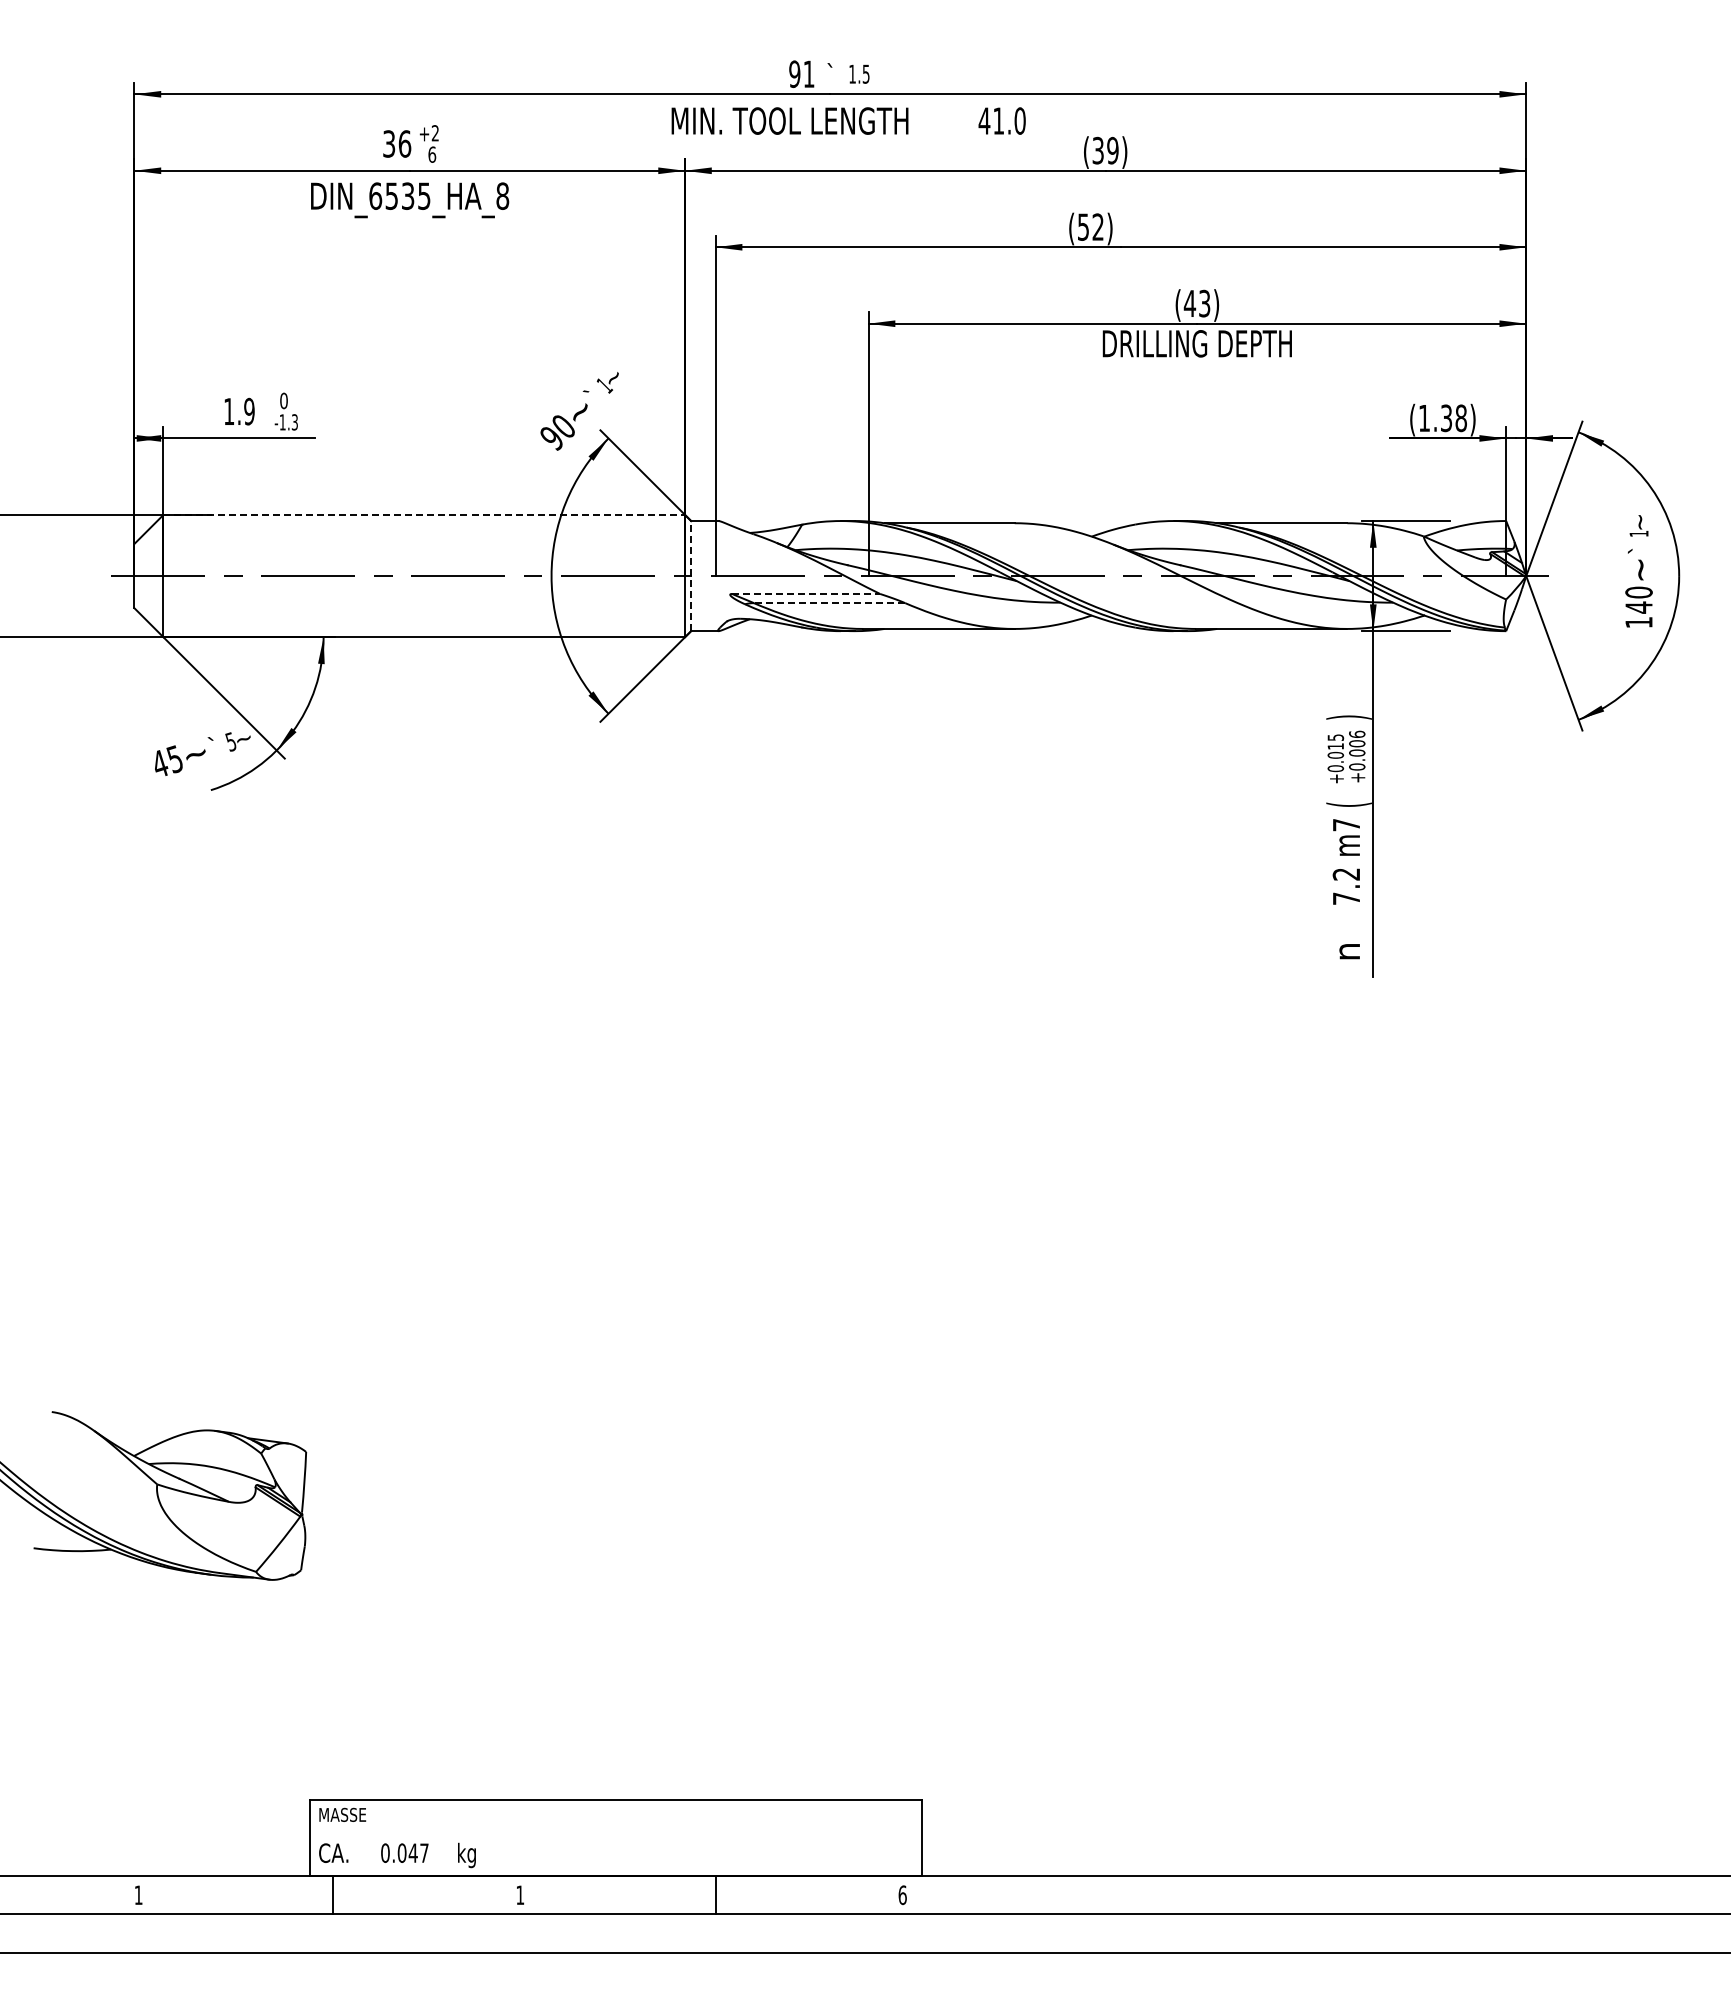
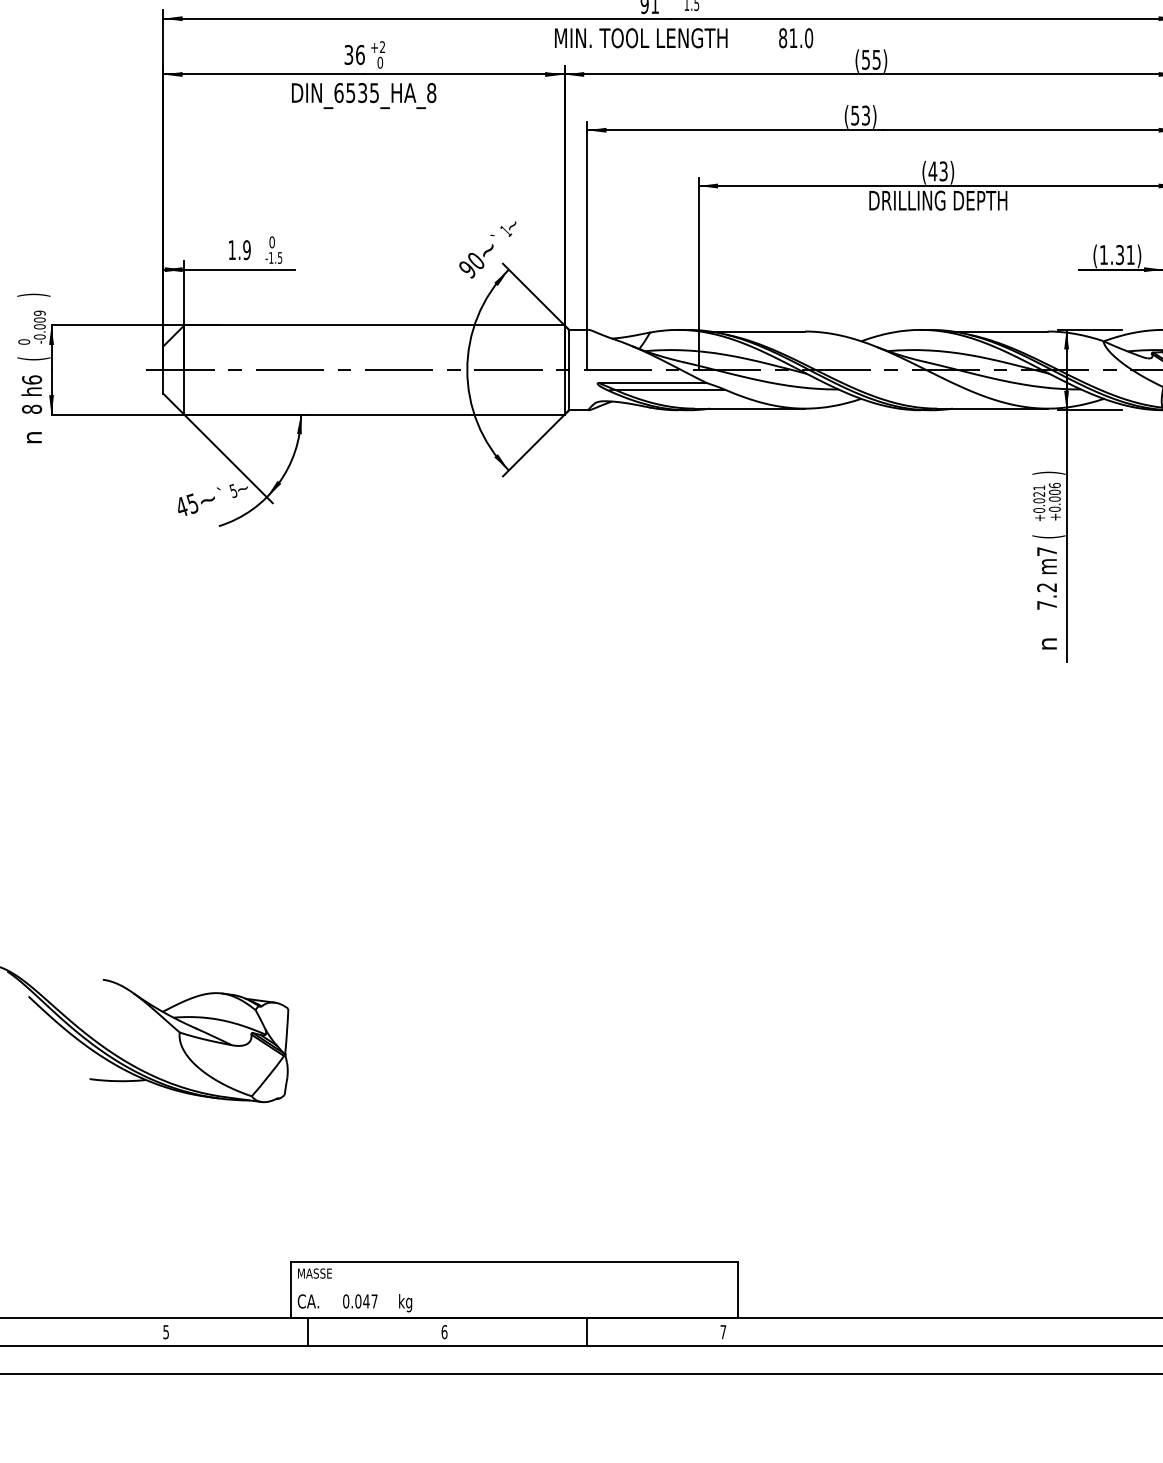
text: (984, 120) -> (783, 37), 41.0 -> 81.0
text: (1105, 150) -> (871, 59), (39) -> (55)
text: (432, 154) -> (380, 62), 6 -> 0
text: (1097, 226) -> (865, 115), (52) -> (53)
text: (1460, 418) -> (1130, 255), (1.38) -> (1.31)
text: (294, 421) -> (279, 257), -1.3 -> -1.5
line: (424, 514) -> (374, 325), dashed -> solid
line: (691, 575) -> (569, 369), dashed -> solid
line: (806, 593) -> (653, 382), dashed -> solid
line: (829, 603) -> (670, 390), dashed -> solid
text: (1335, 741) -> (1039, 490), +0.015 -> +0.021
text: (138, 1895) -> (166, 1332), 1 -> 5
text: (520, 1895) -> (444, 1332), 1 -> 6
text: (902, 1895) -> (723, 1332), 6 -> 7

